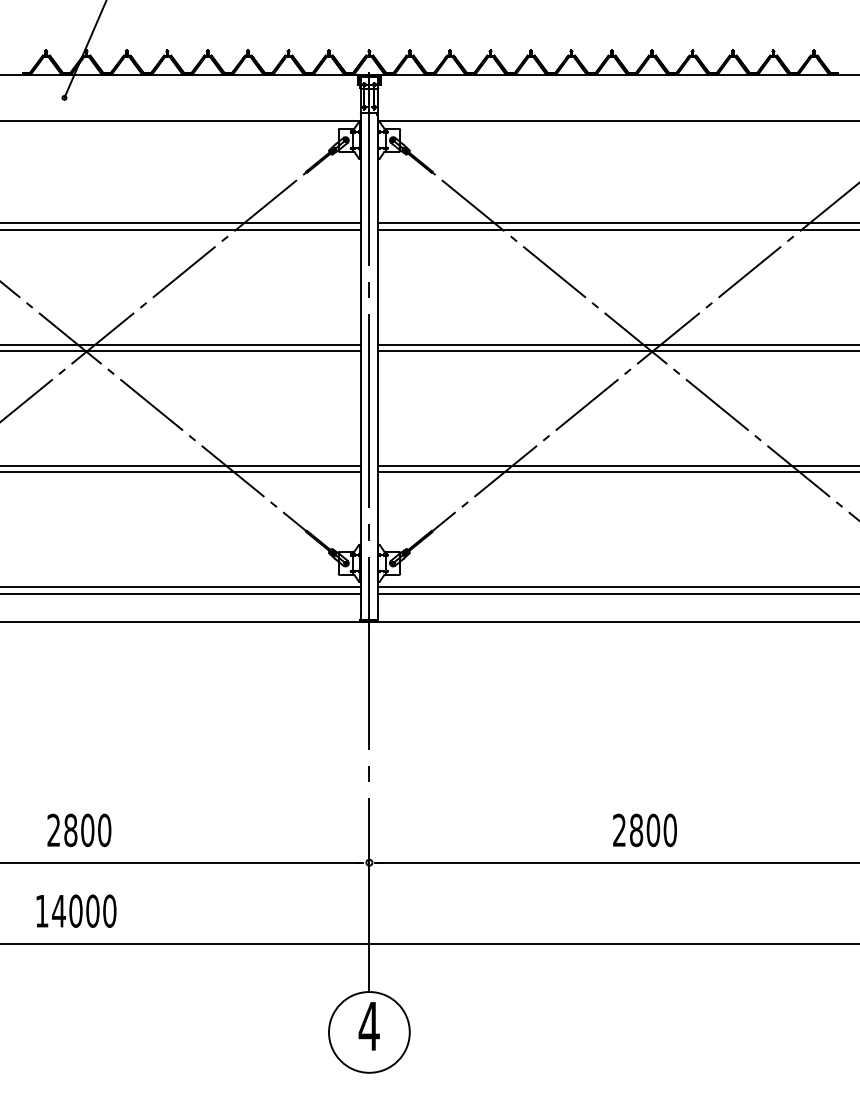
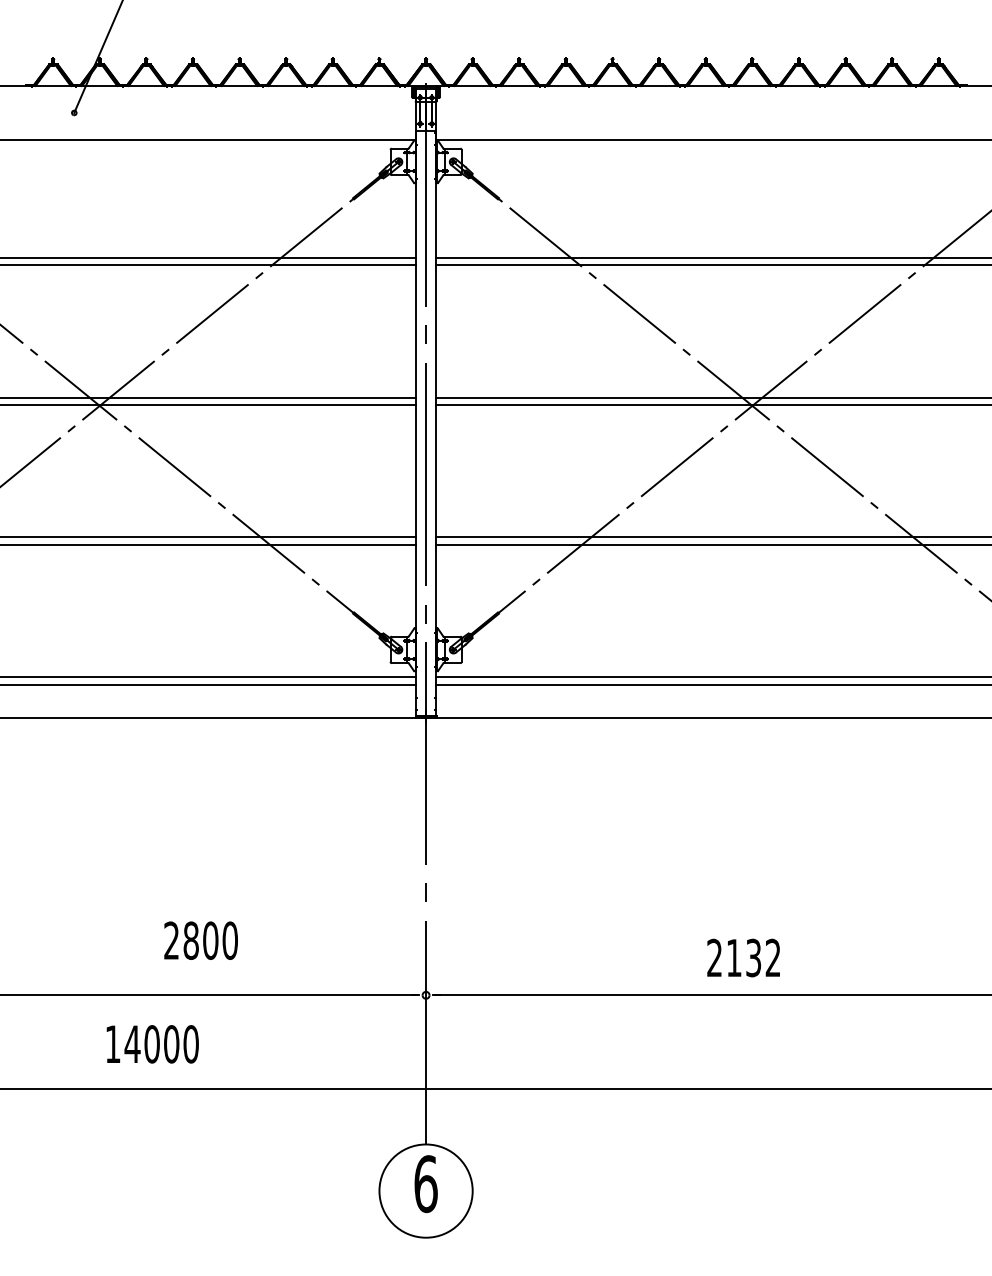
text: (79, 830) -> (201, 940), moved
text: (653, 830) -> (753, 958), 2800 -> 2132
text: (76, 910) -> (152, 1043), moved
text: (368, 1026) -> (425, 1184), 4 -> 6

